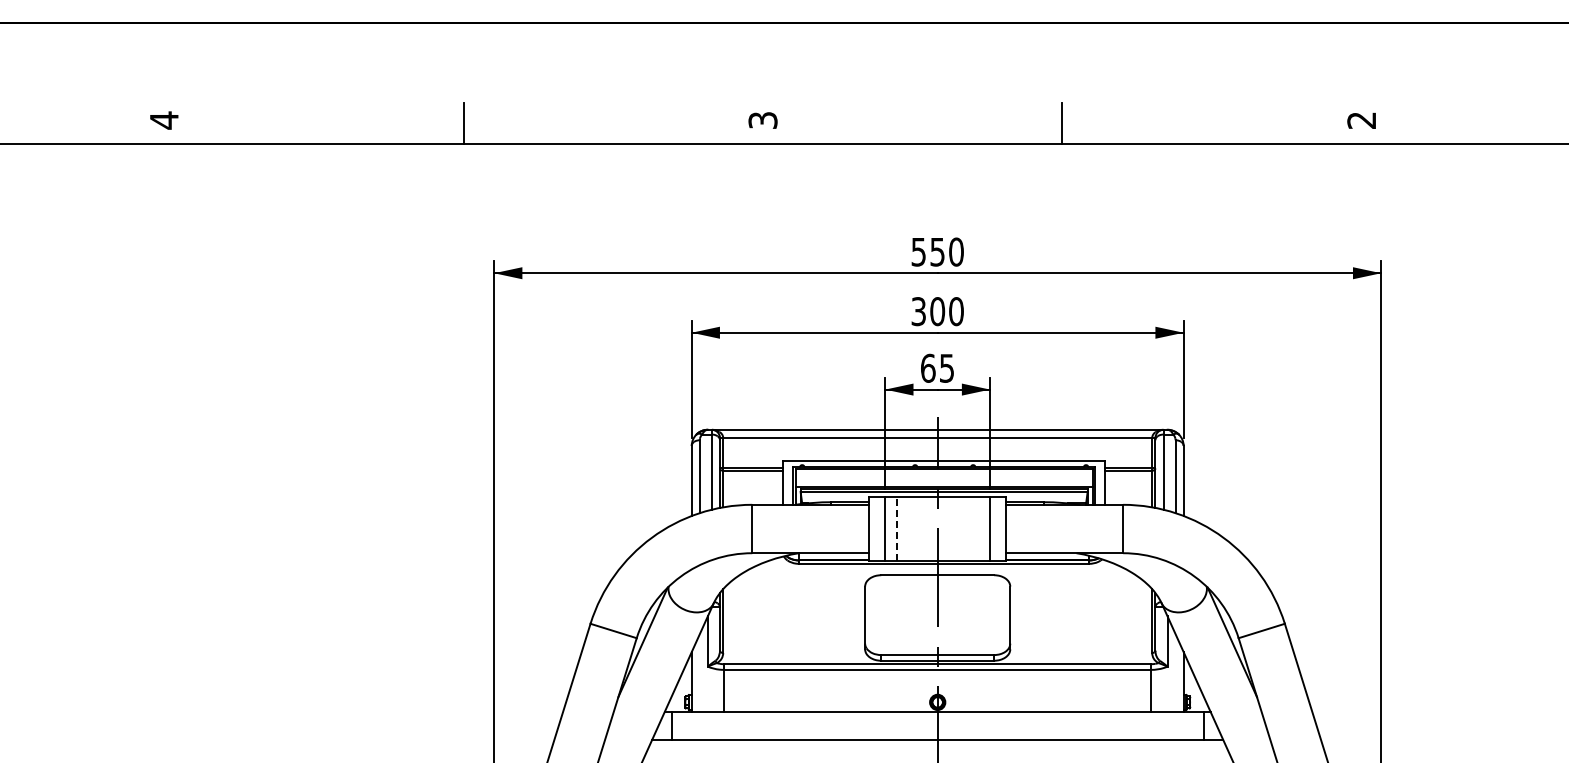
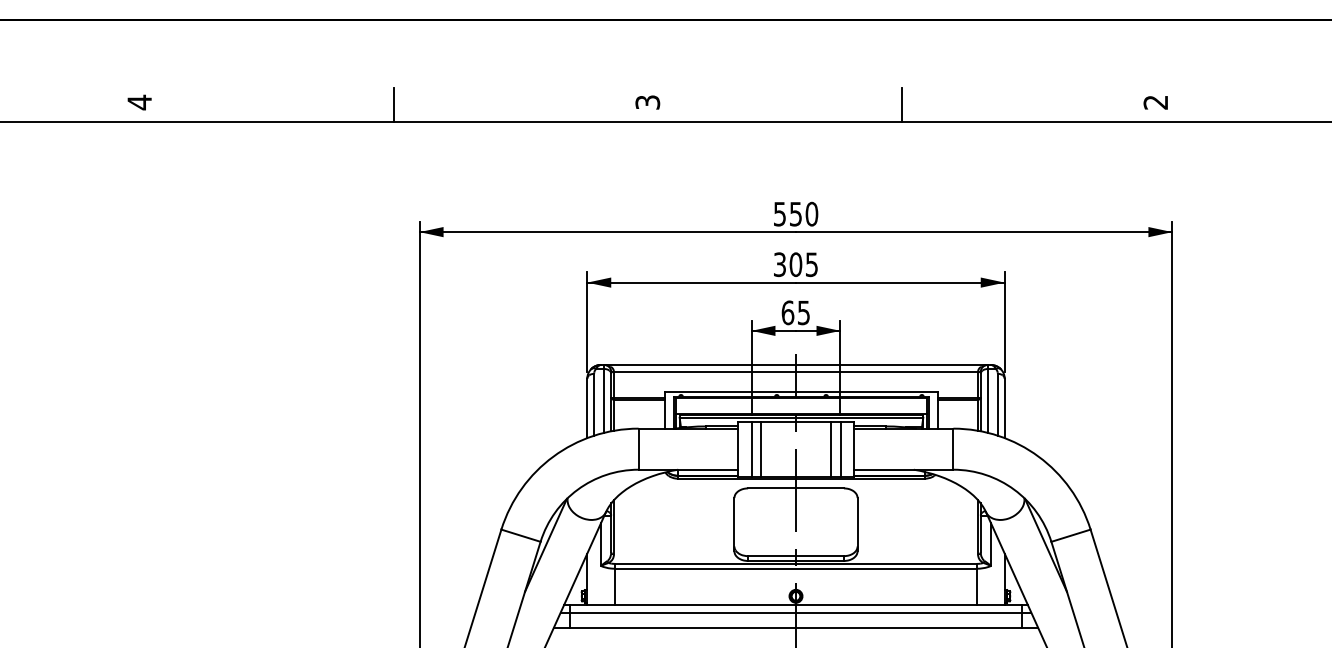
text: (956, 311) -> (811, 264), 300 -> 305
line: (896, 528) -> (761, 448), dashed -> solid
line: (978, 528) -> (830, 448), added
line: (937, 721) -> (795, 612), added

